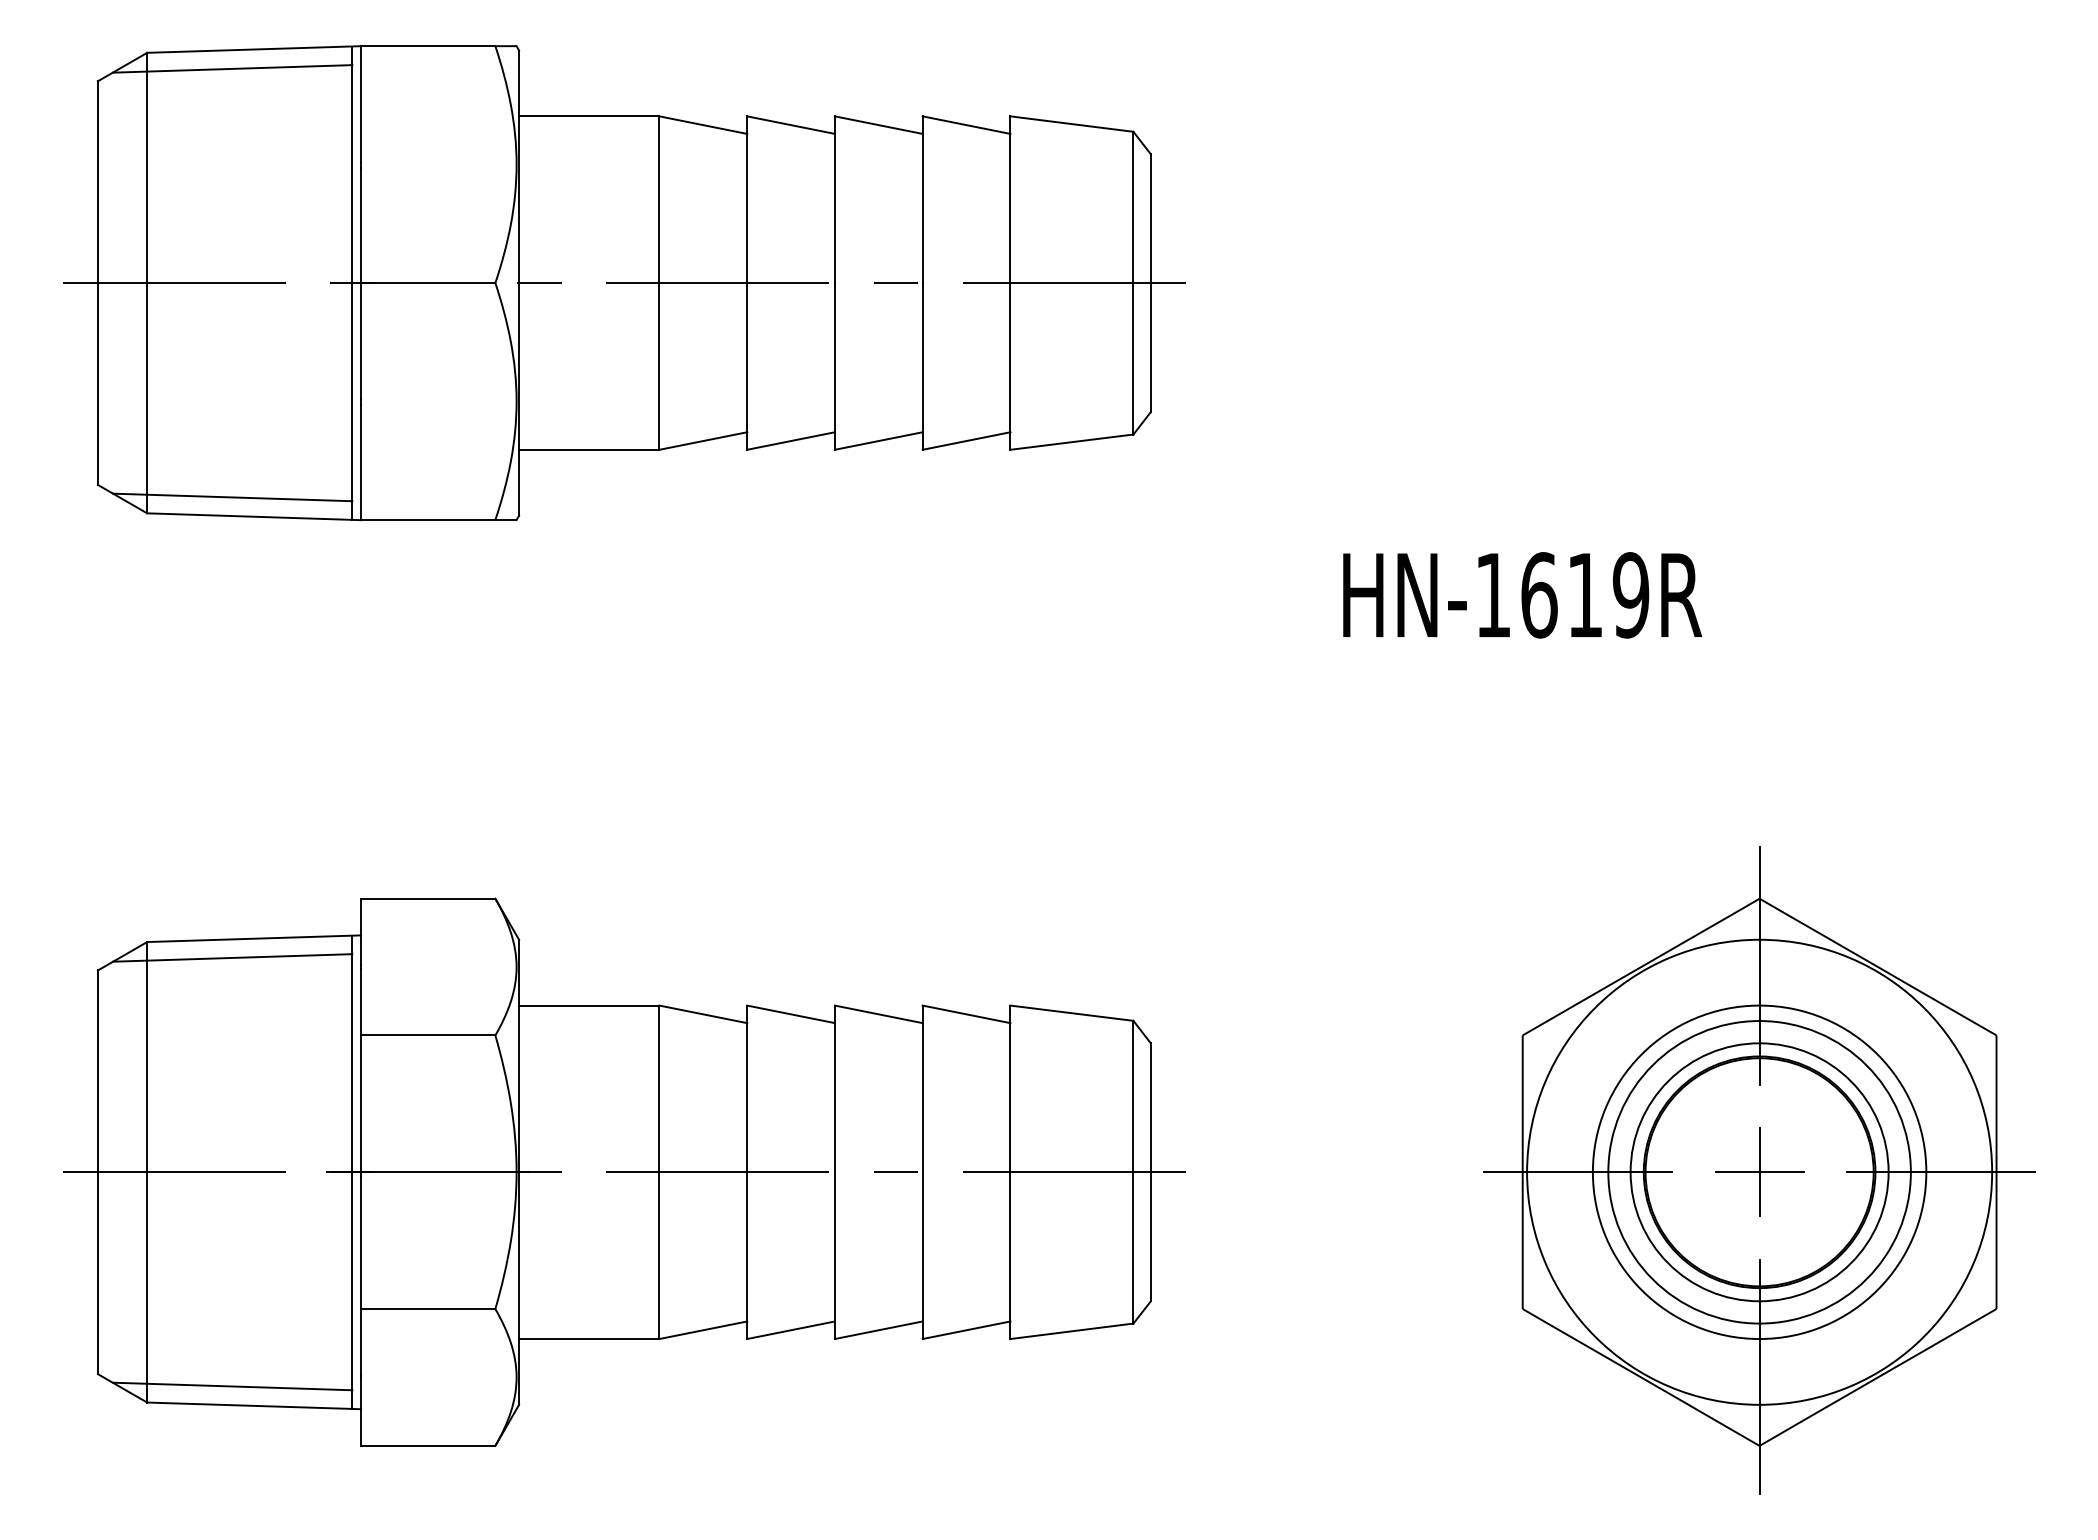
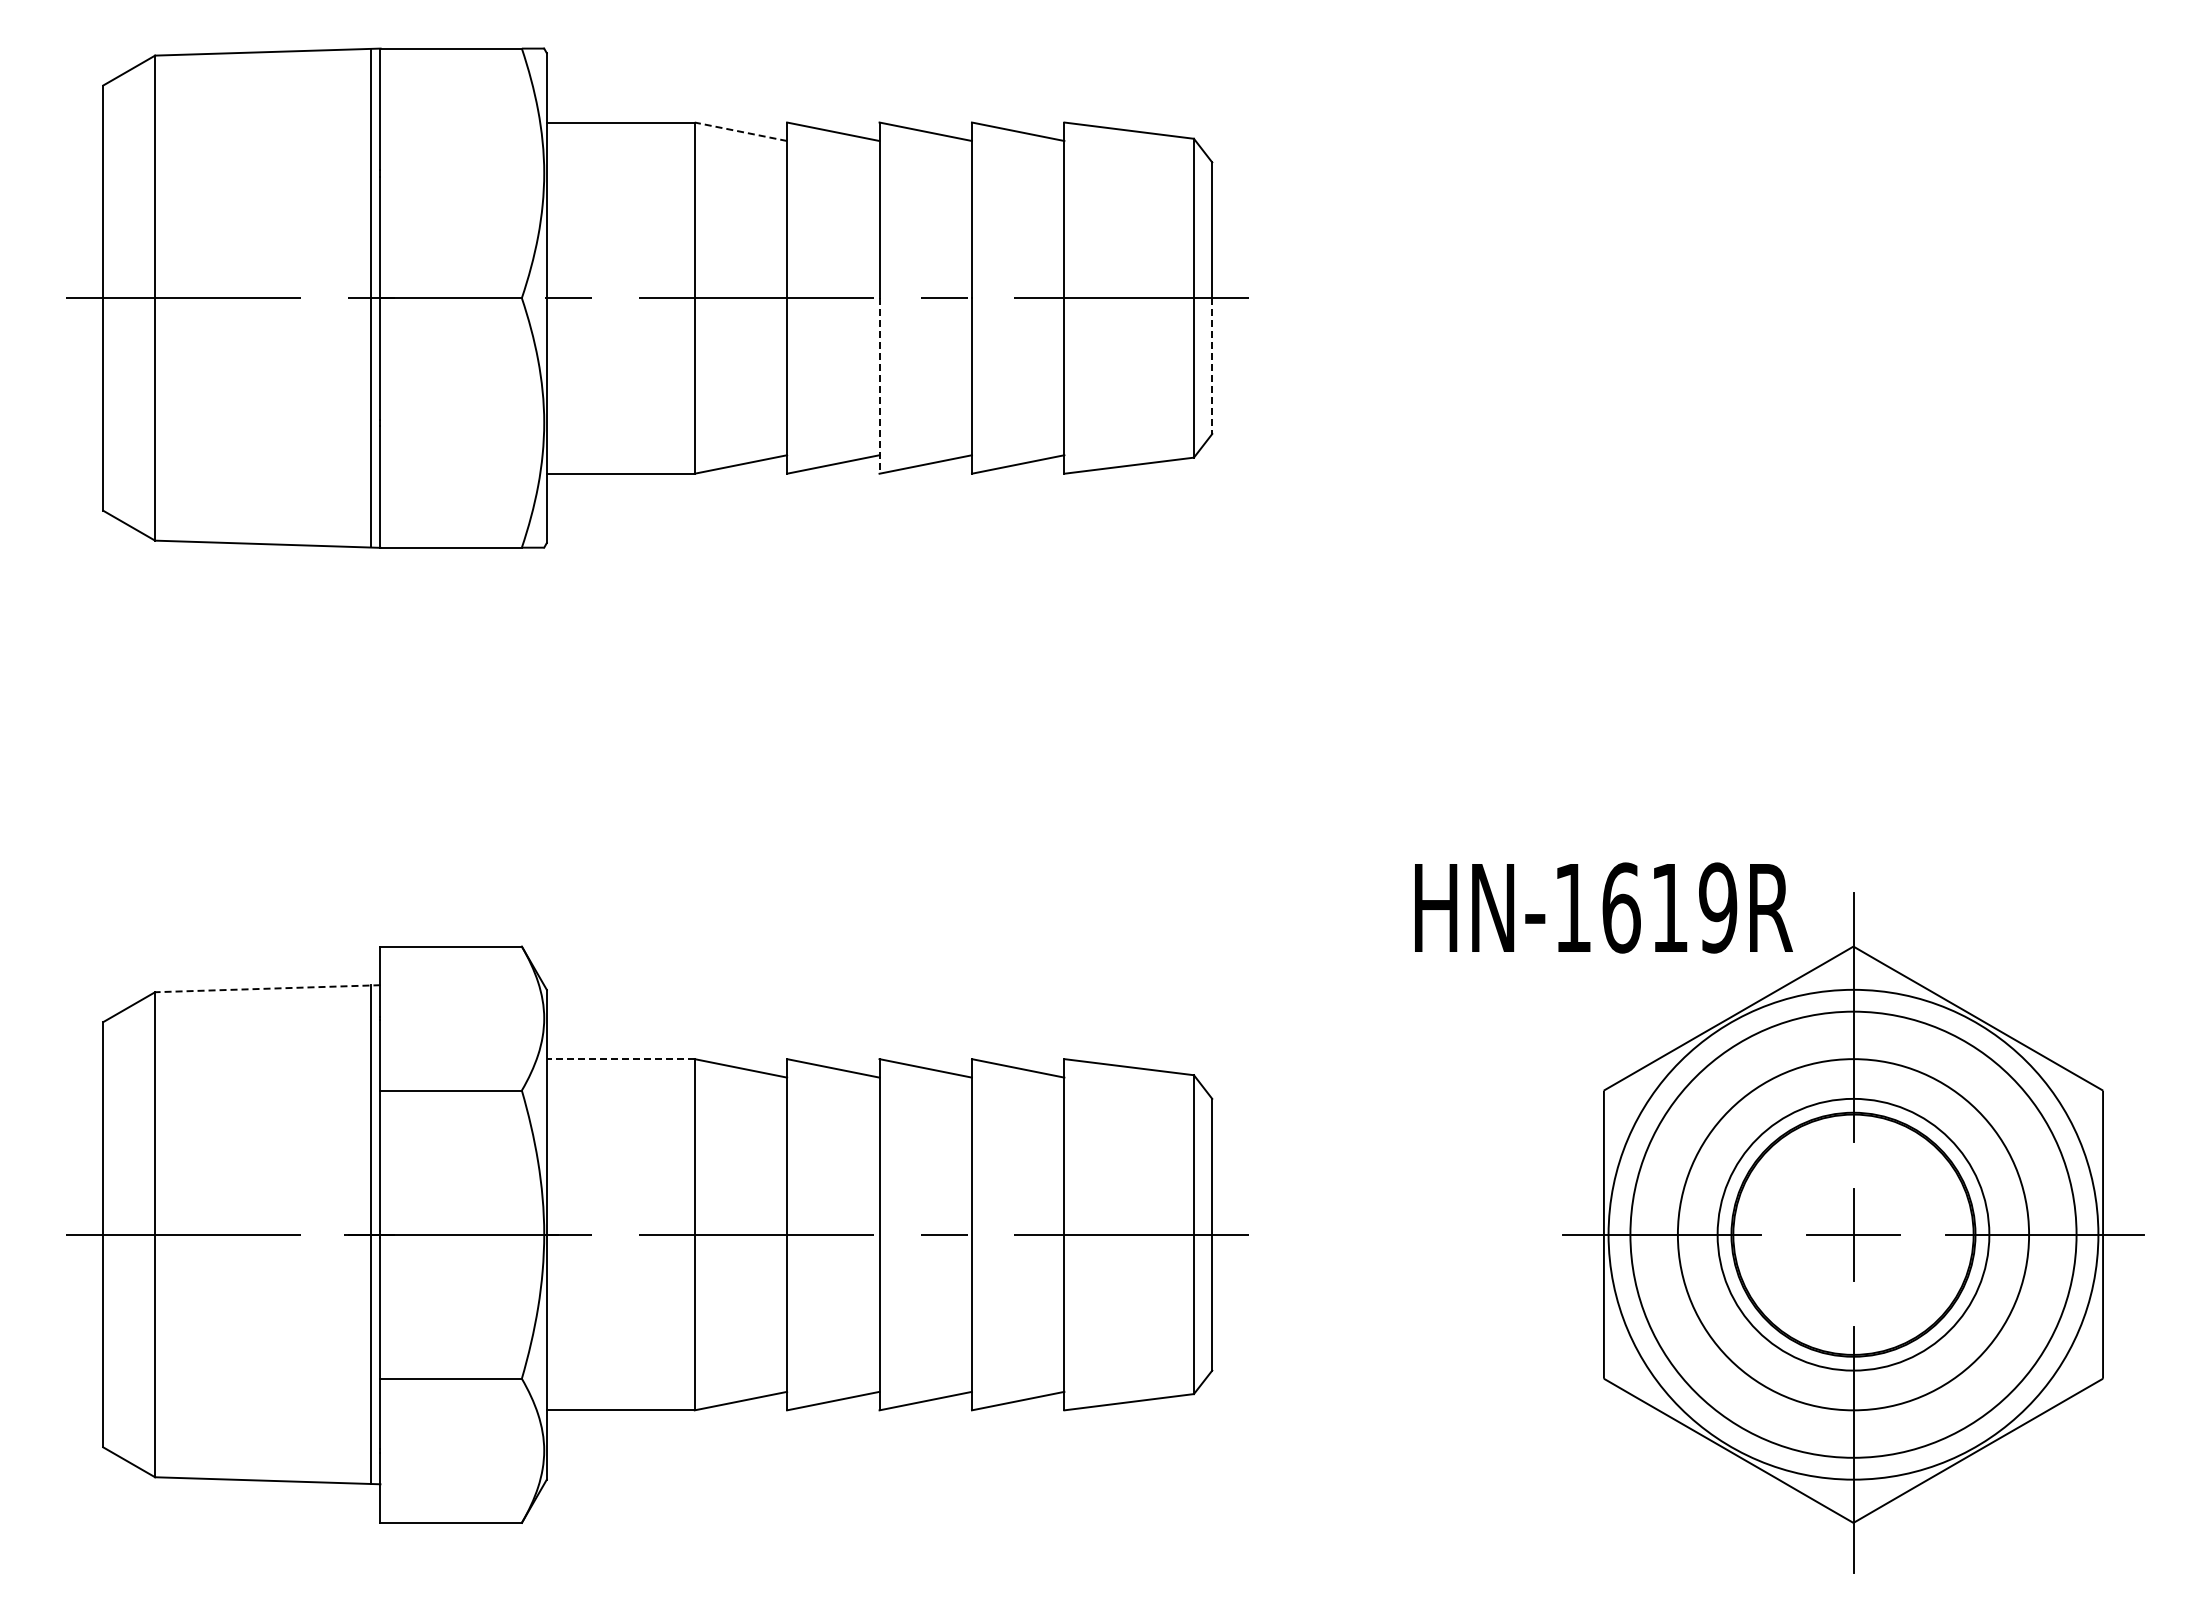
line: (232, 68) -> (245, 72), removed
line: (702, 124) -> (740, 131), solid -> dashed
line: (1151, 347) -> (1212, 366), solid -> dashed
line: (834, 366) -> (879, 385), solid -> dashed
line: (232, 497) -> (245, 523), removed
text: (1522, 594) -> (1603, 907), moved
line: (253, 938) -> (267, 988), solid -> dashed
line: (232, 957) -> (245, 1008), removed
line: (589, 1005) -> (620, 1059), solid -> dashed
circle: (1759, 1172) -> (1853, 1234), size x1.4
line: (232, 1386) -> (245, 1460), removed

